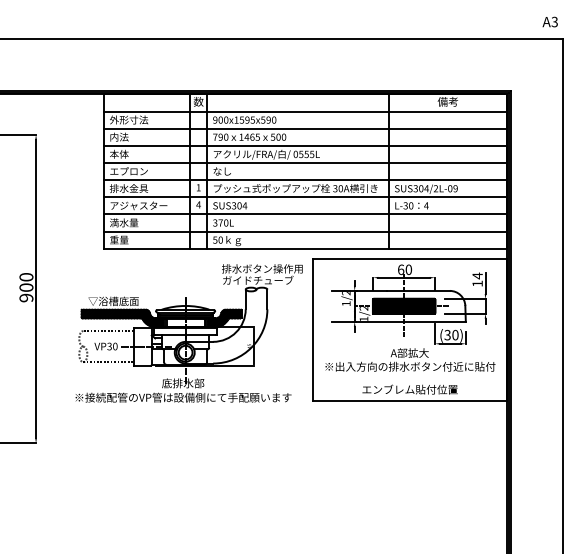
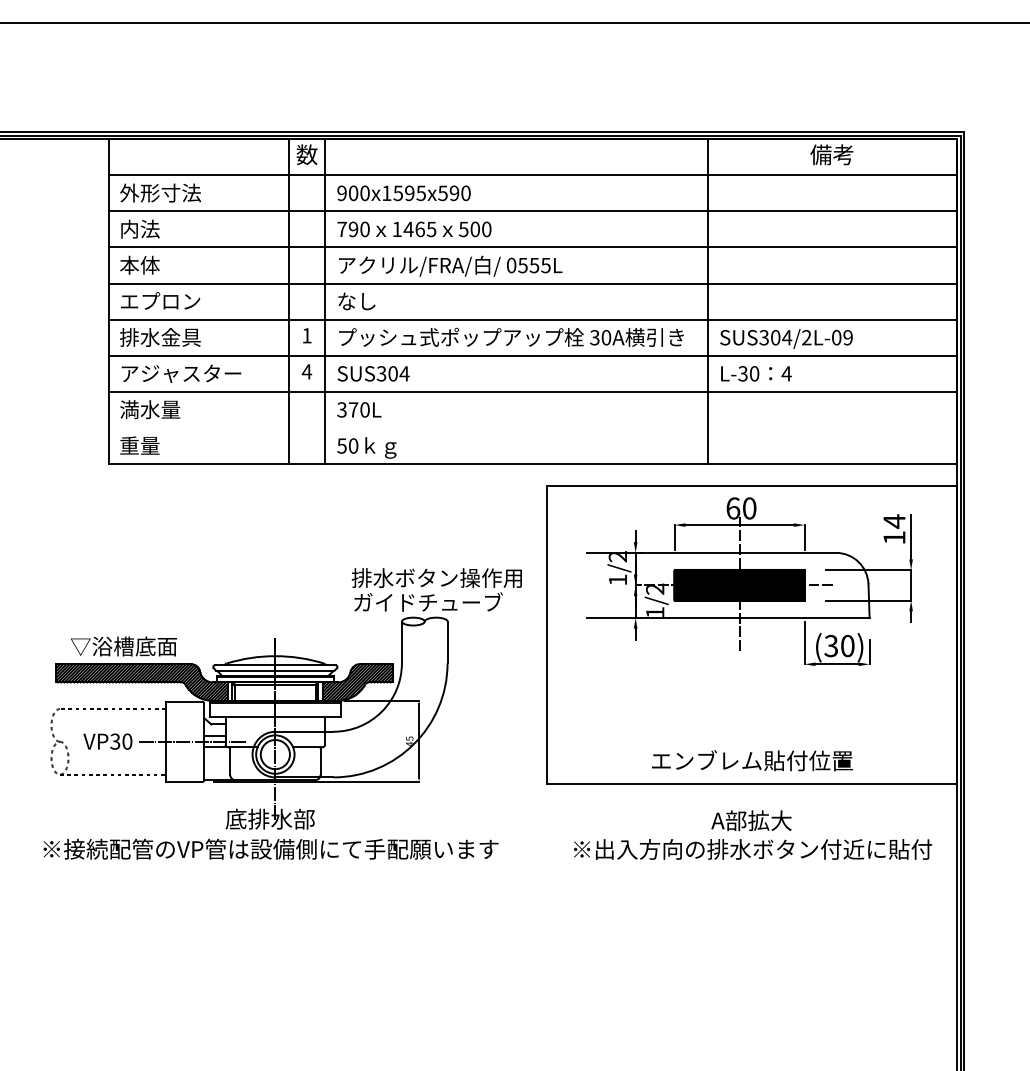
line: (305, 231) -> (532, 427), removed
part: (188, 333) -> (281, 714), moved
text: (410, 359) -> (753, 834), moved

